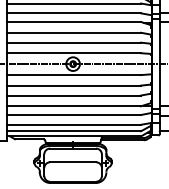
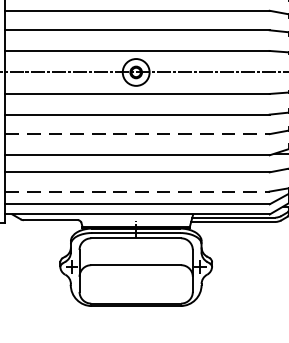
line: (74, 95) -> (138, 134), solid -> dashed
line: (74, 124) -> (138, 191), solid -> dashed

